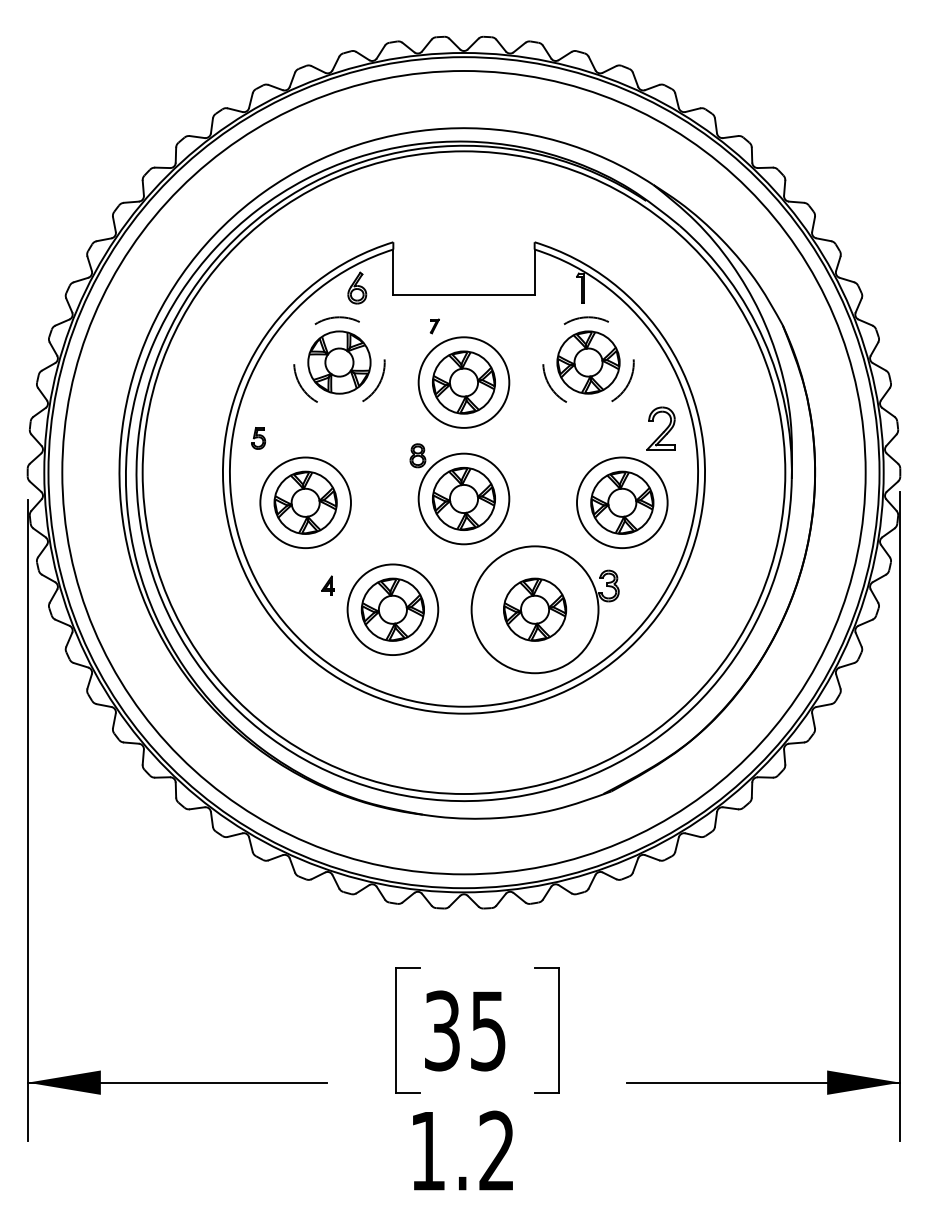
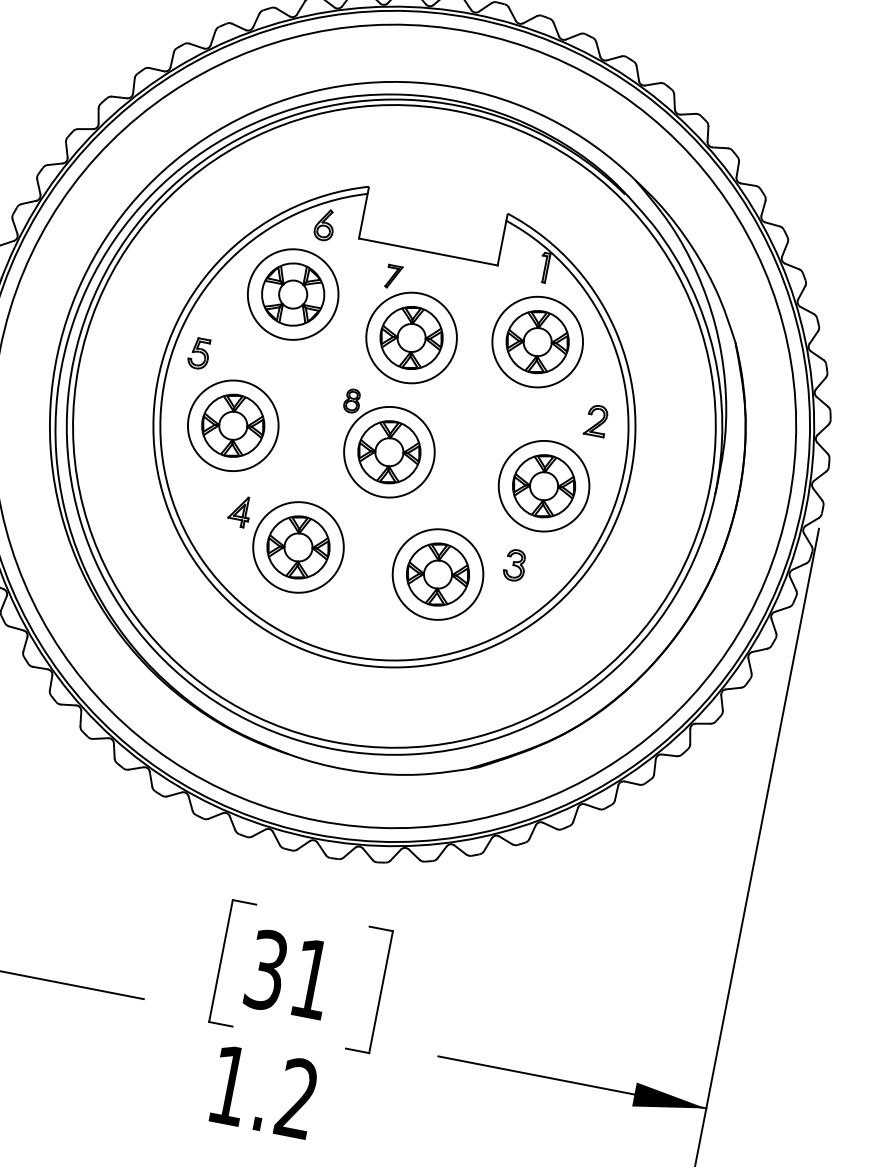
part: (434, 326) -> (393, 277), size x1.67
circle: (339, 362) -> (293, 294), dashed -> solid
circle: (588, 362) -> (537, 342), dashed -> solid
part: (660, 428) -> (595, 420), size x0.71
part: (258, 438) -> (199, 353), size x1.43
part: (327, 585) -> (238, 511), size x1.67
circle: (534, 609) -> (437, 574), size x0.71
text: (488, 1031) -> (311, 979), 35 -> 31

